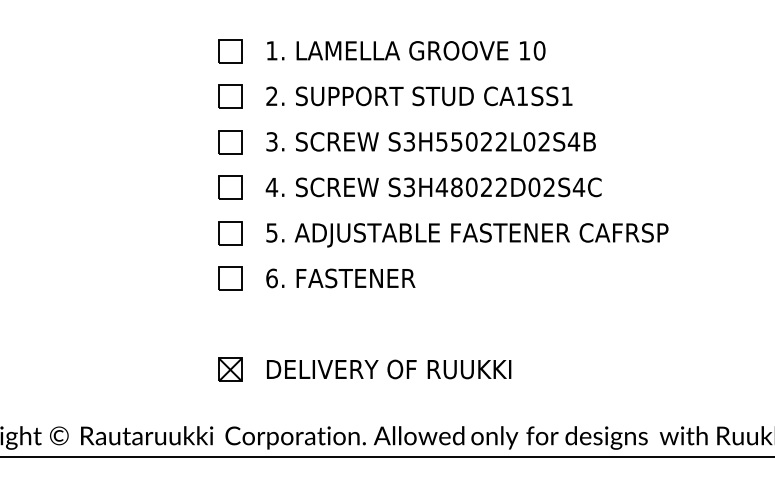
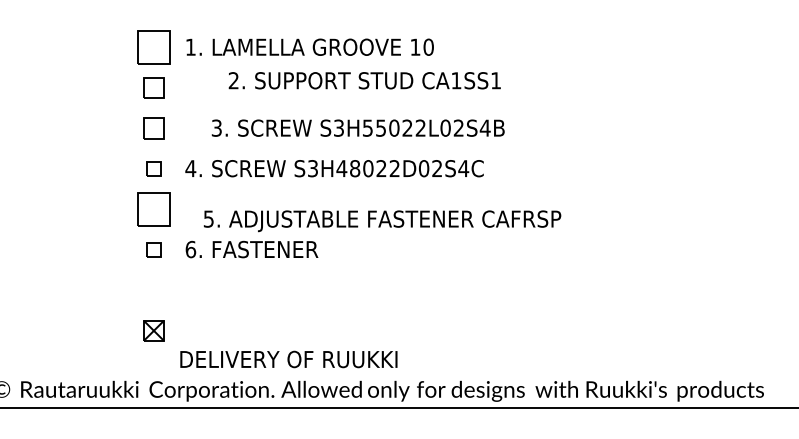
part: (229, 51) -> (153, 47), size x1.6
text: (419, 96) -> (364, 80), moved
text: (430, 141) -> (357, 127), moved
part: (229, 187) -> (153, 168), size x0.7
part: (229, 233) -> (153, 209), size x1.6
text: (467, 235) -> (382, 221), moved
part: (229, 278) -> (153, 249), size x0.7
text: (388, 369) -> (288, 359), moved

